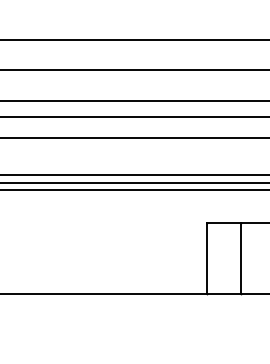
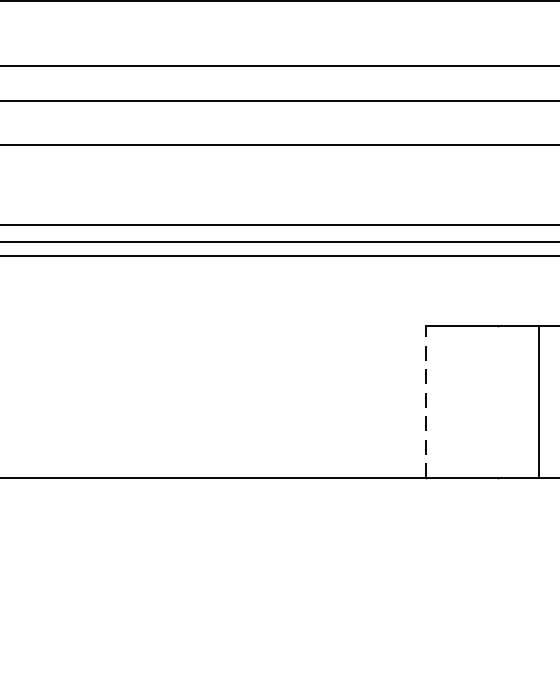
line: (240, 257) -> (538, 400), moved
line: (206, 258) -> (425, 402), solid -> dashed

